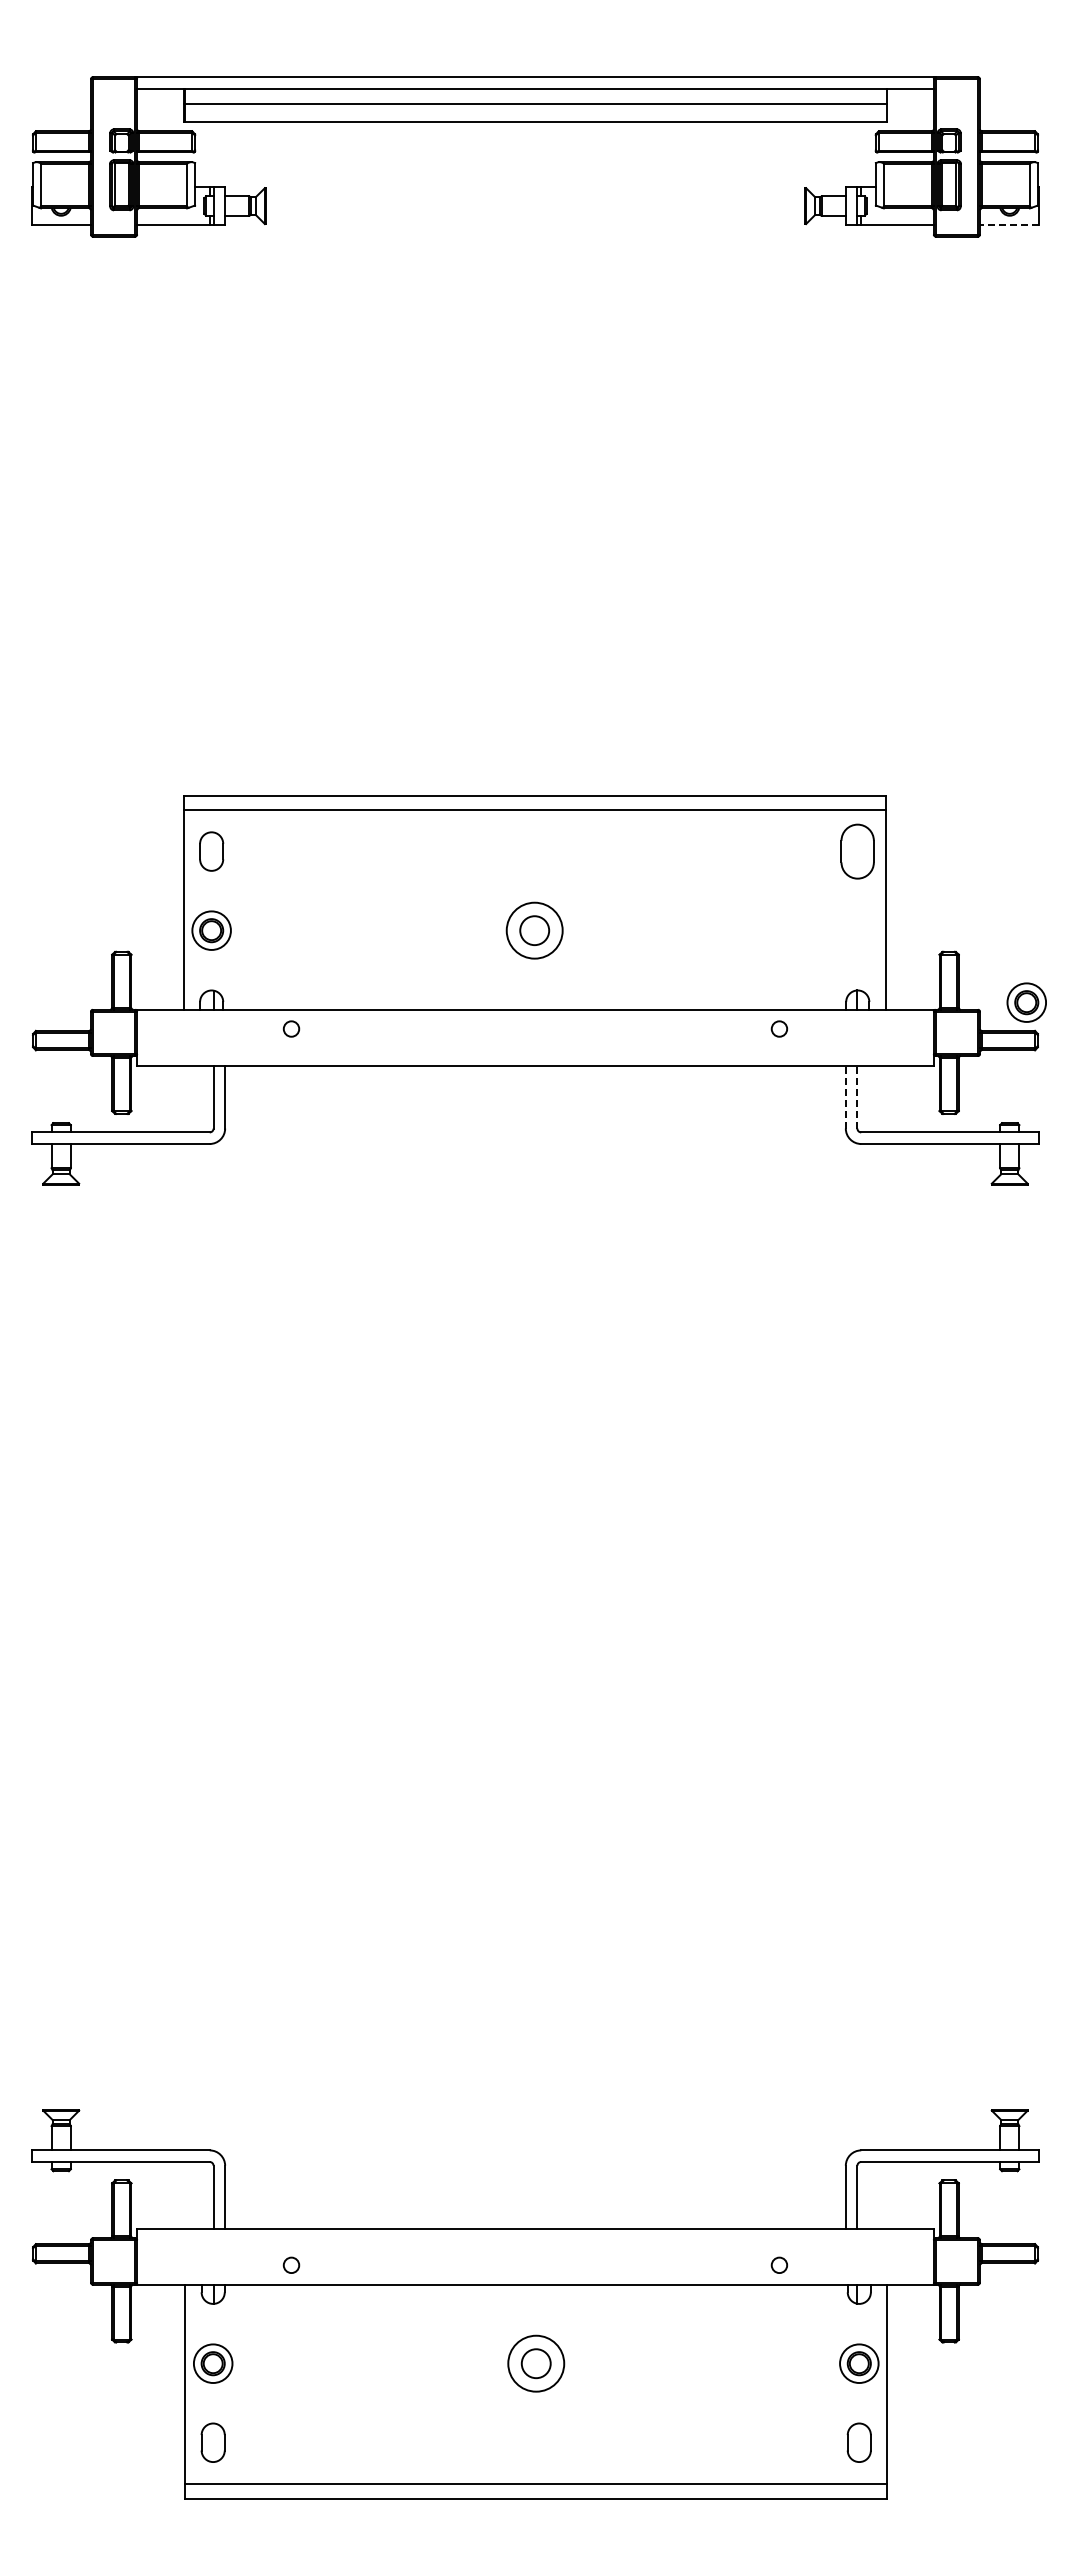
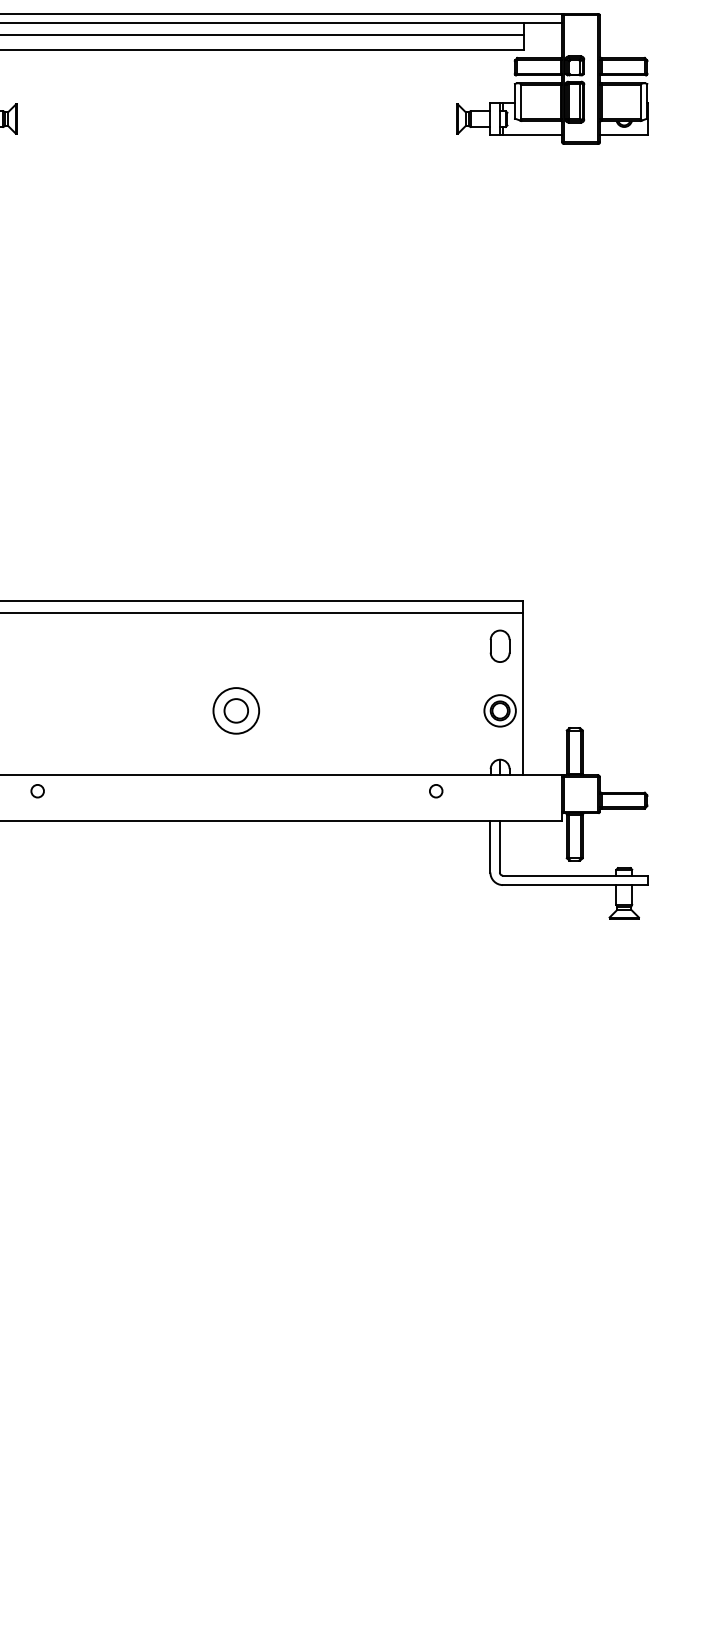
line: (1008, 225) -> (623, 134), dashed -> solid
part: (857, 851) -> (499, 646), size x0.71
part: (1026, 1002) -> (499, 710), moved
line: (845, 1096) -> (490, 846), dashed -> solid
line: (857, 1096) -> (499, 846), dashed -> solid

